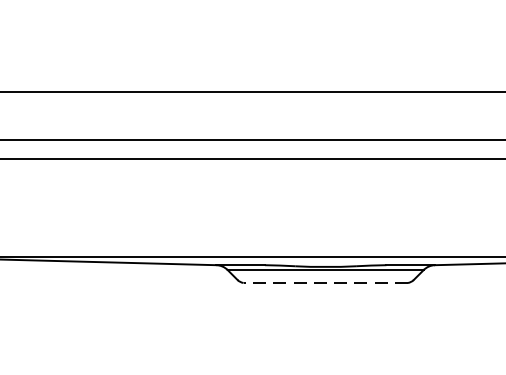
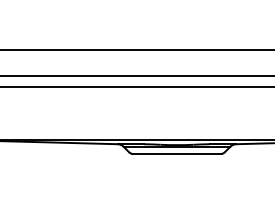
line: (324, 282) -> (176, 153), dashed -> solid

